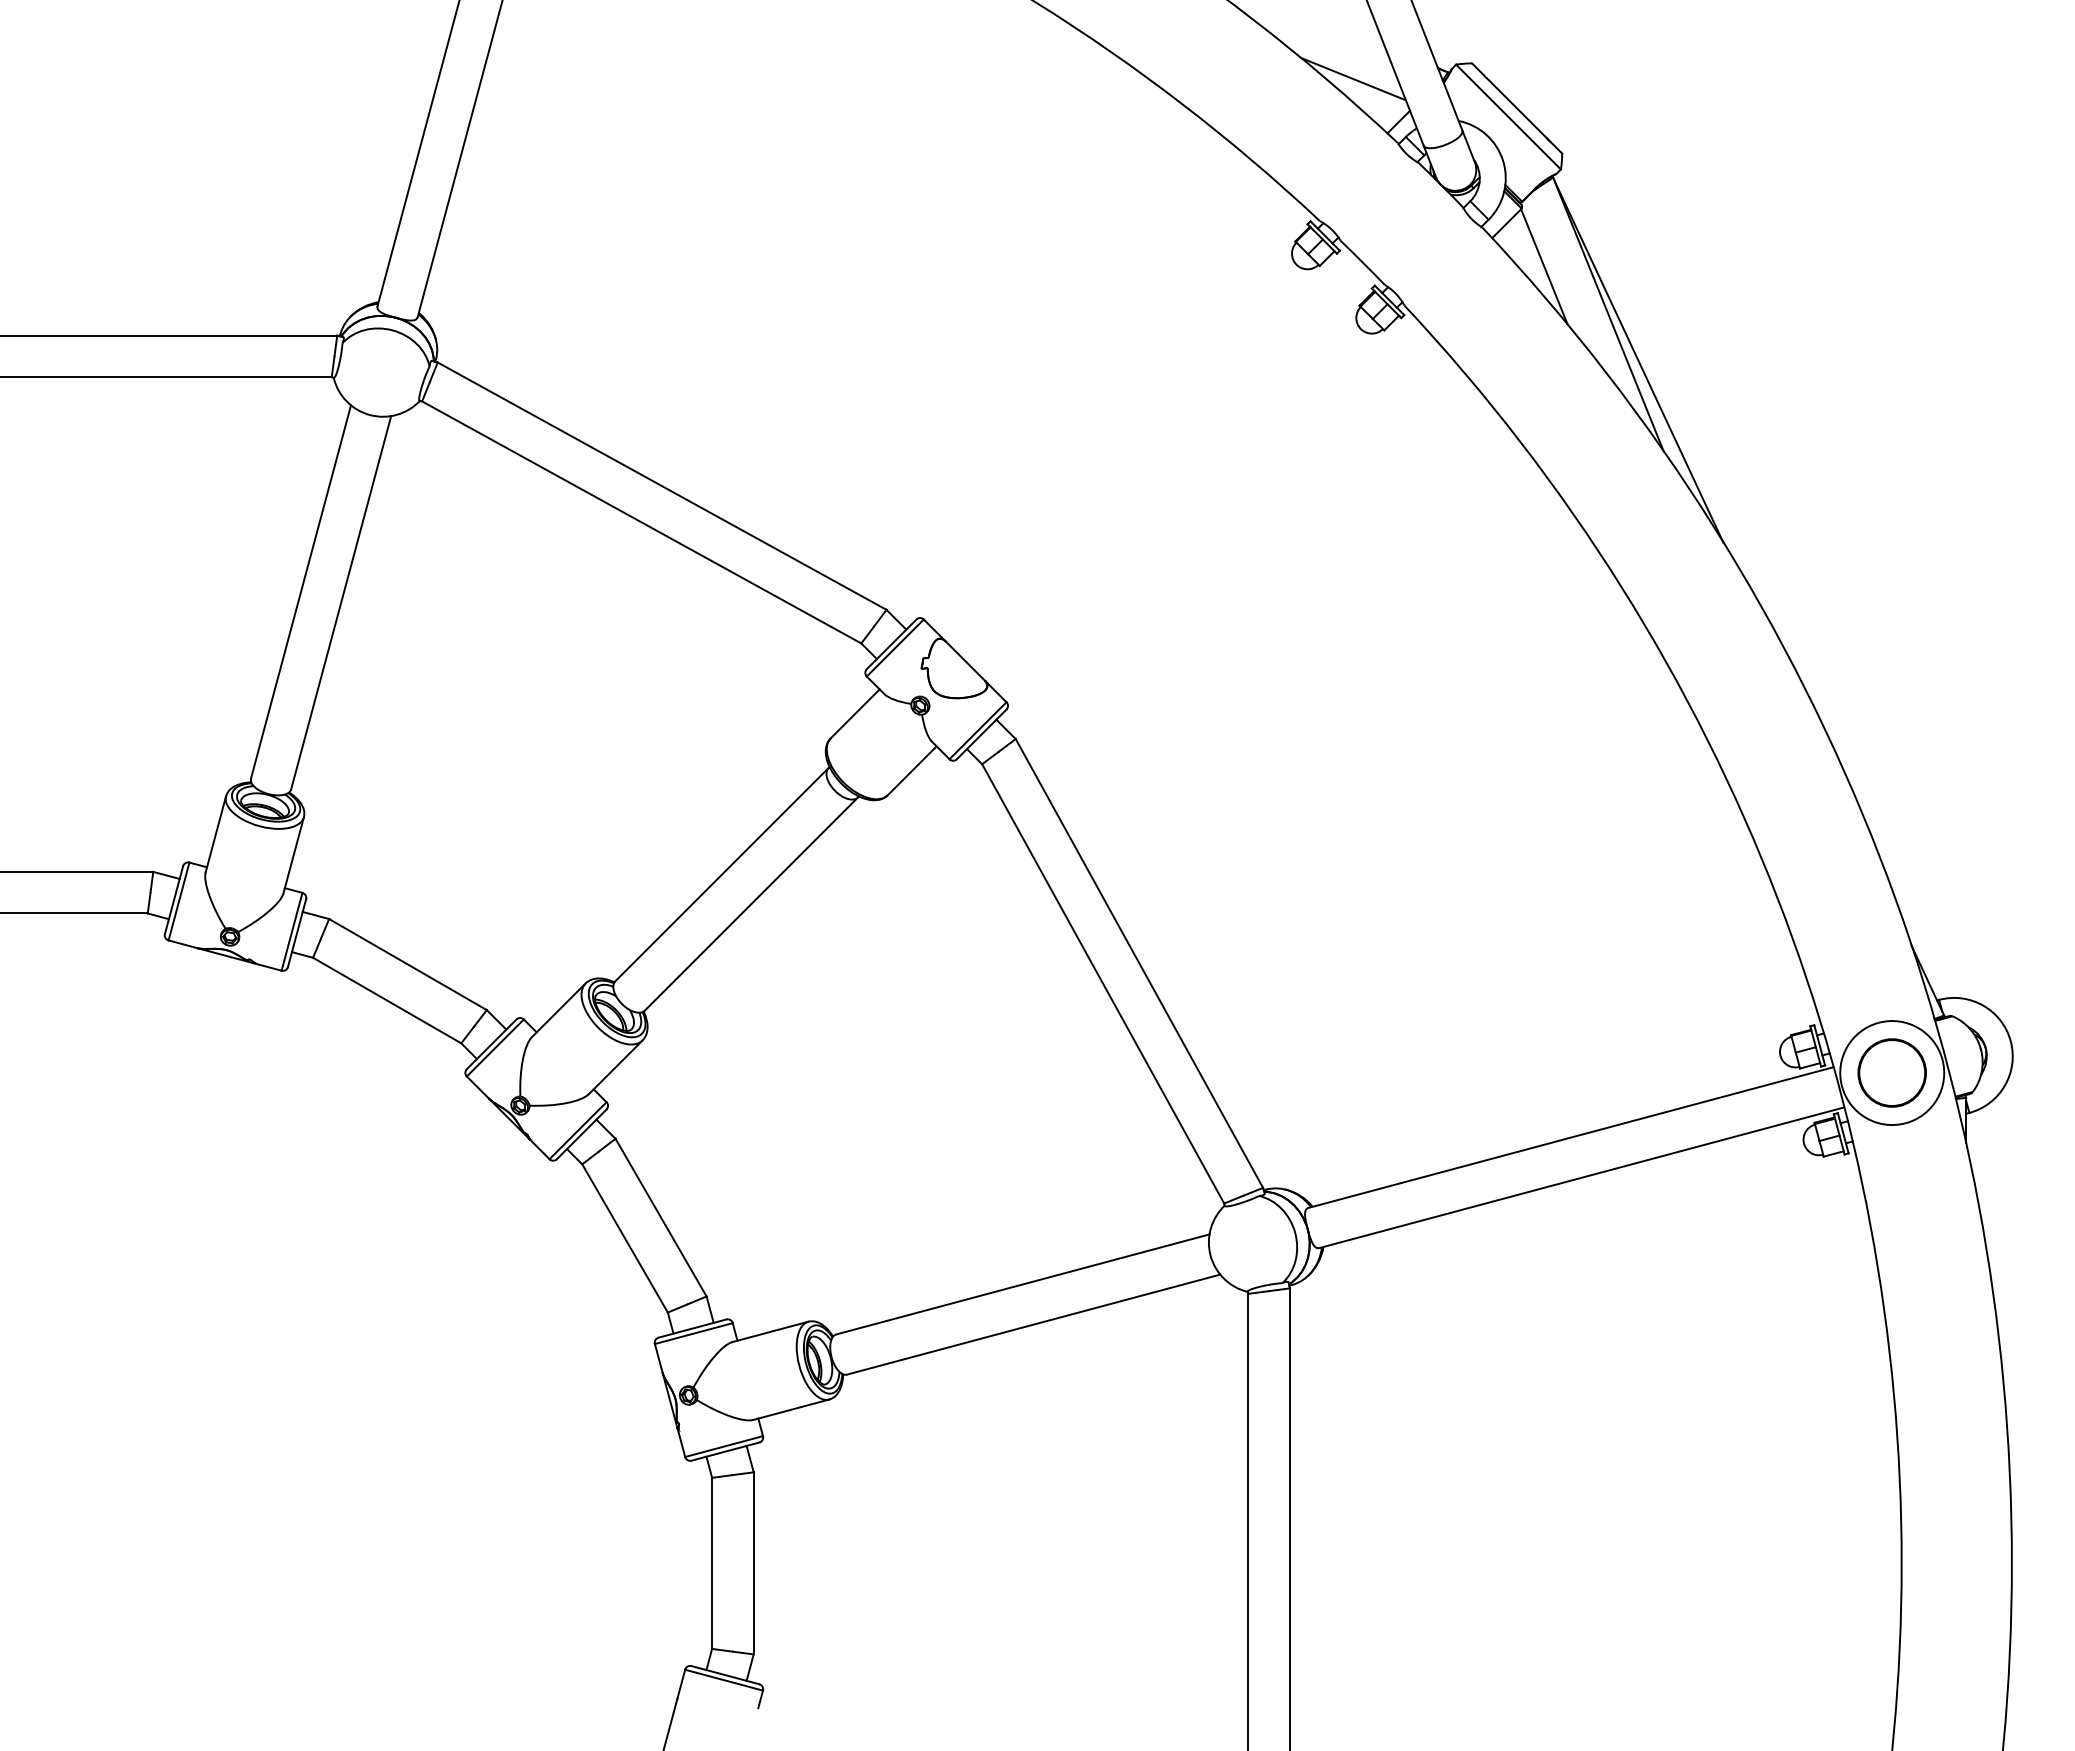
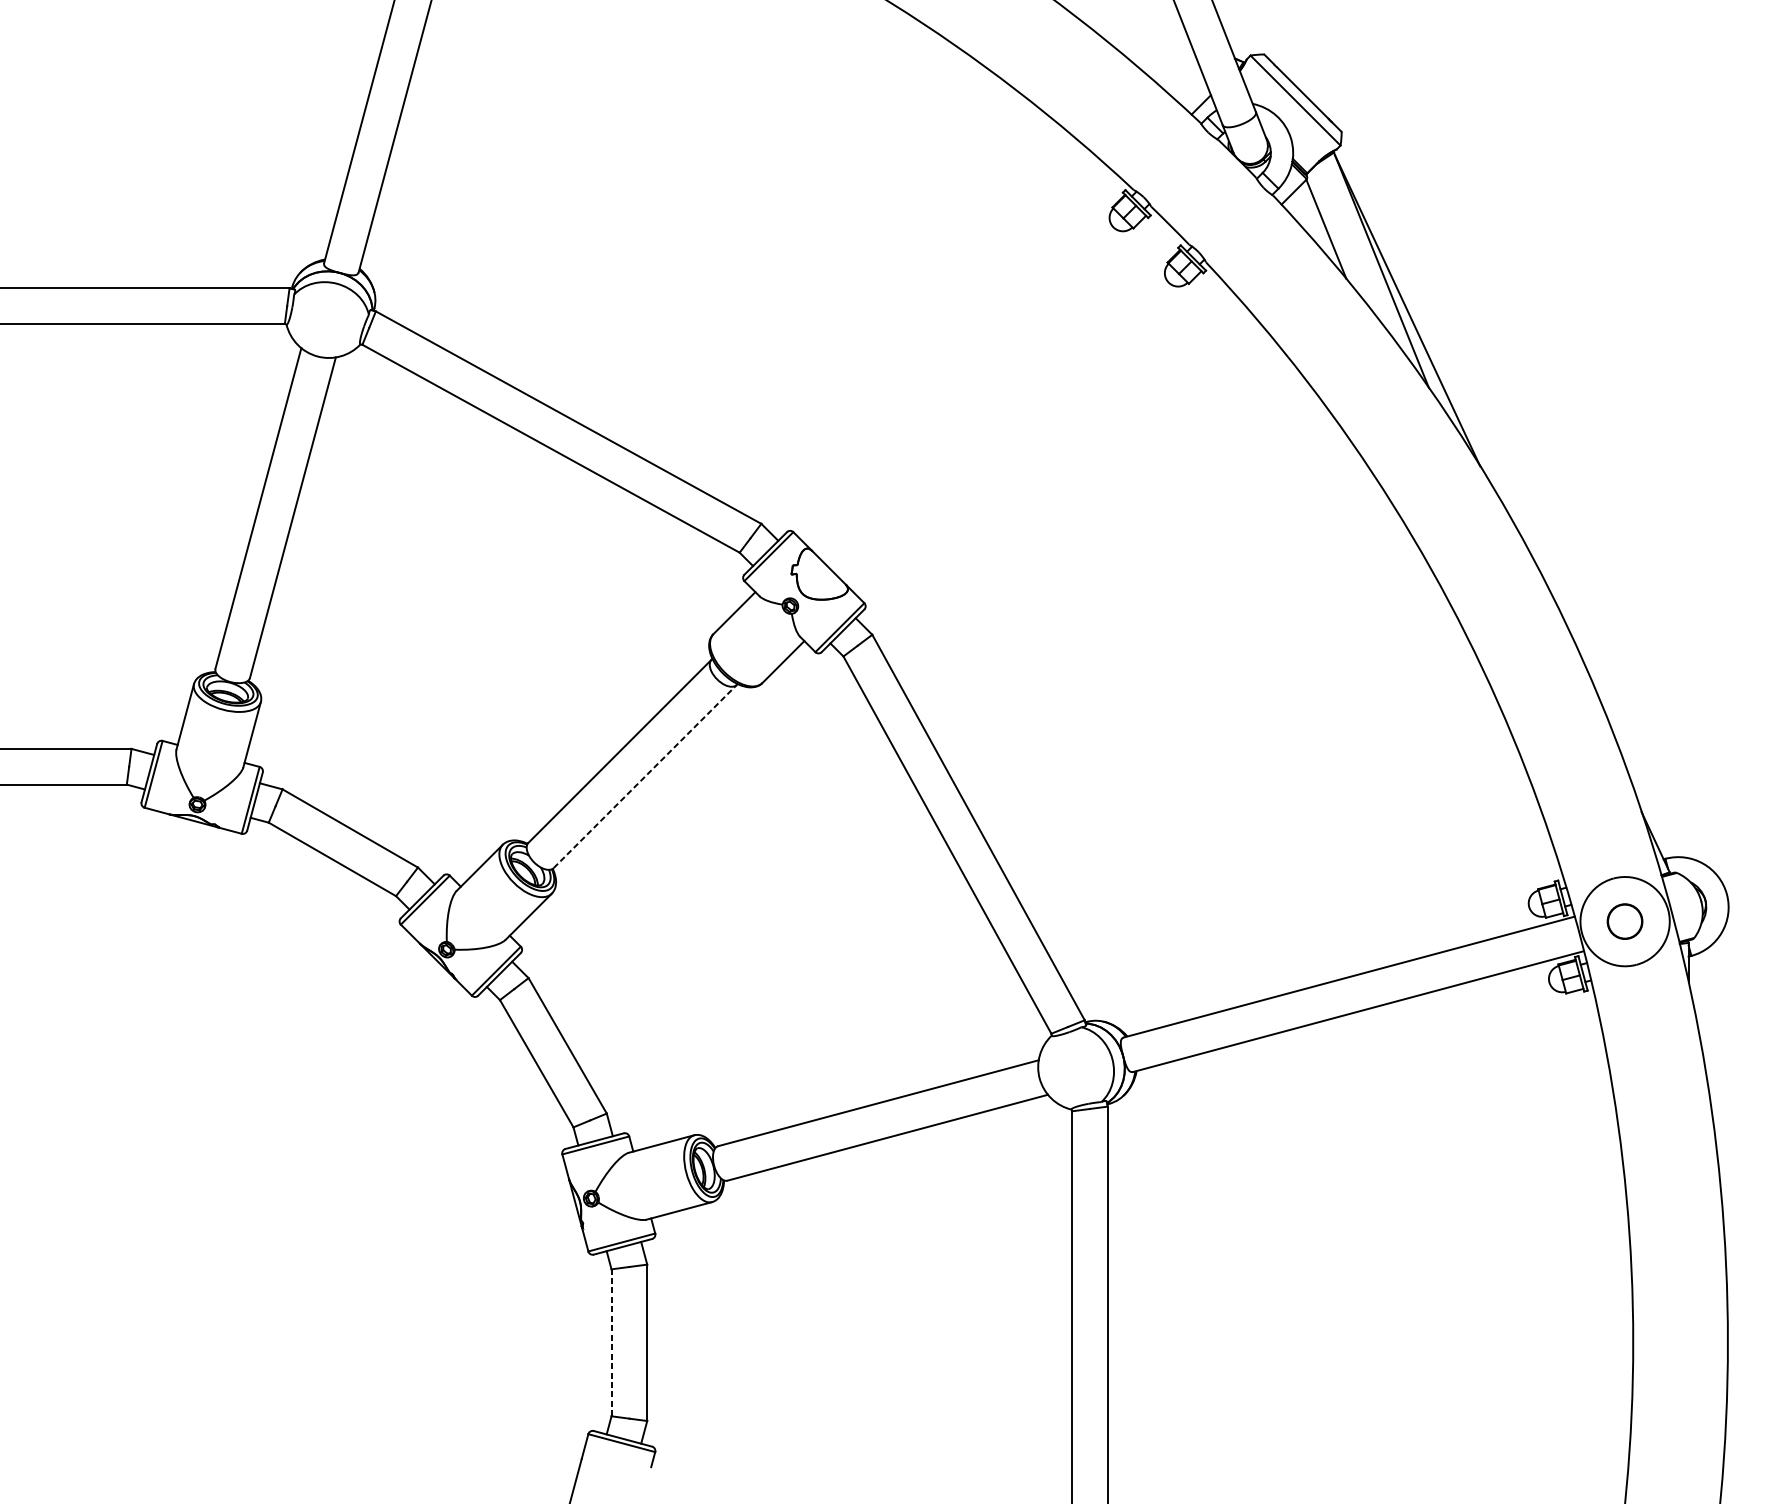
line: (1353, 79) -> (1162, 68), removed
line: (751, 904) -> (645, 776), solid -> dashed
circle: (1891, 1072) -> (1624, 921), size x0.6
line: (712, 1563) -> (611, 1342), solid -> dashed

